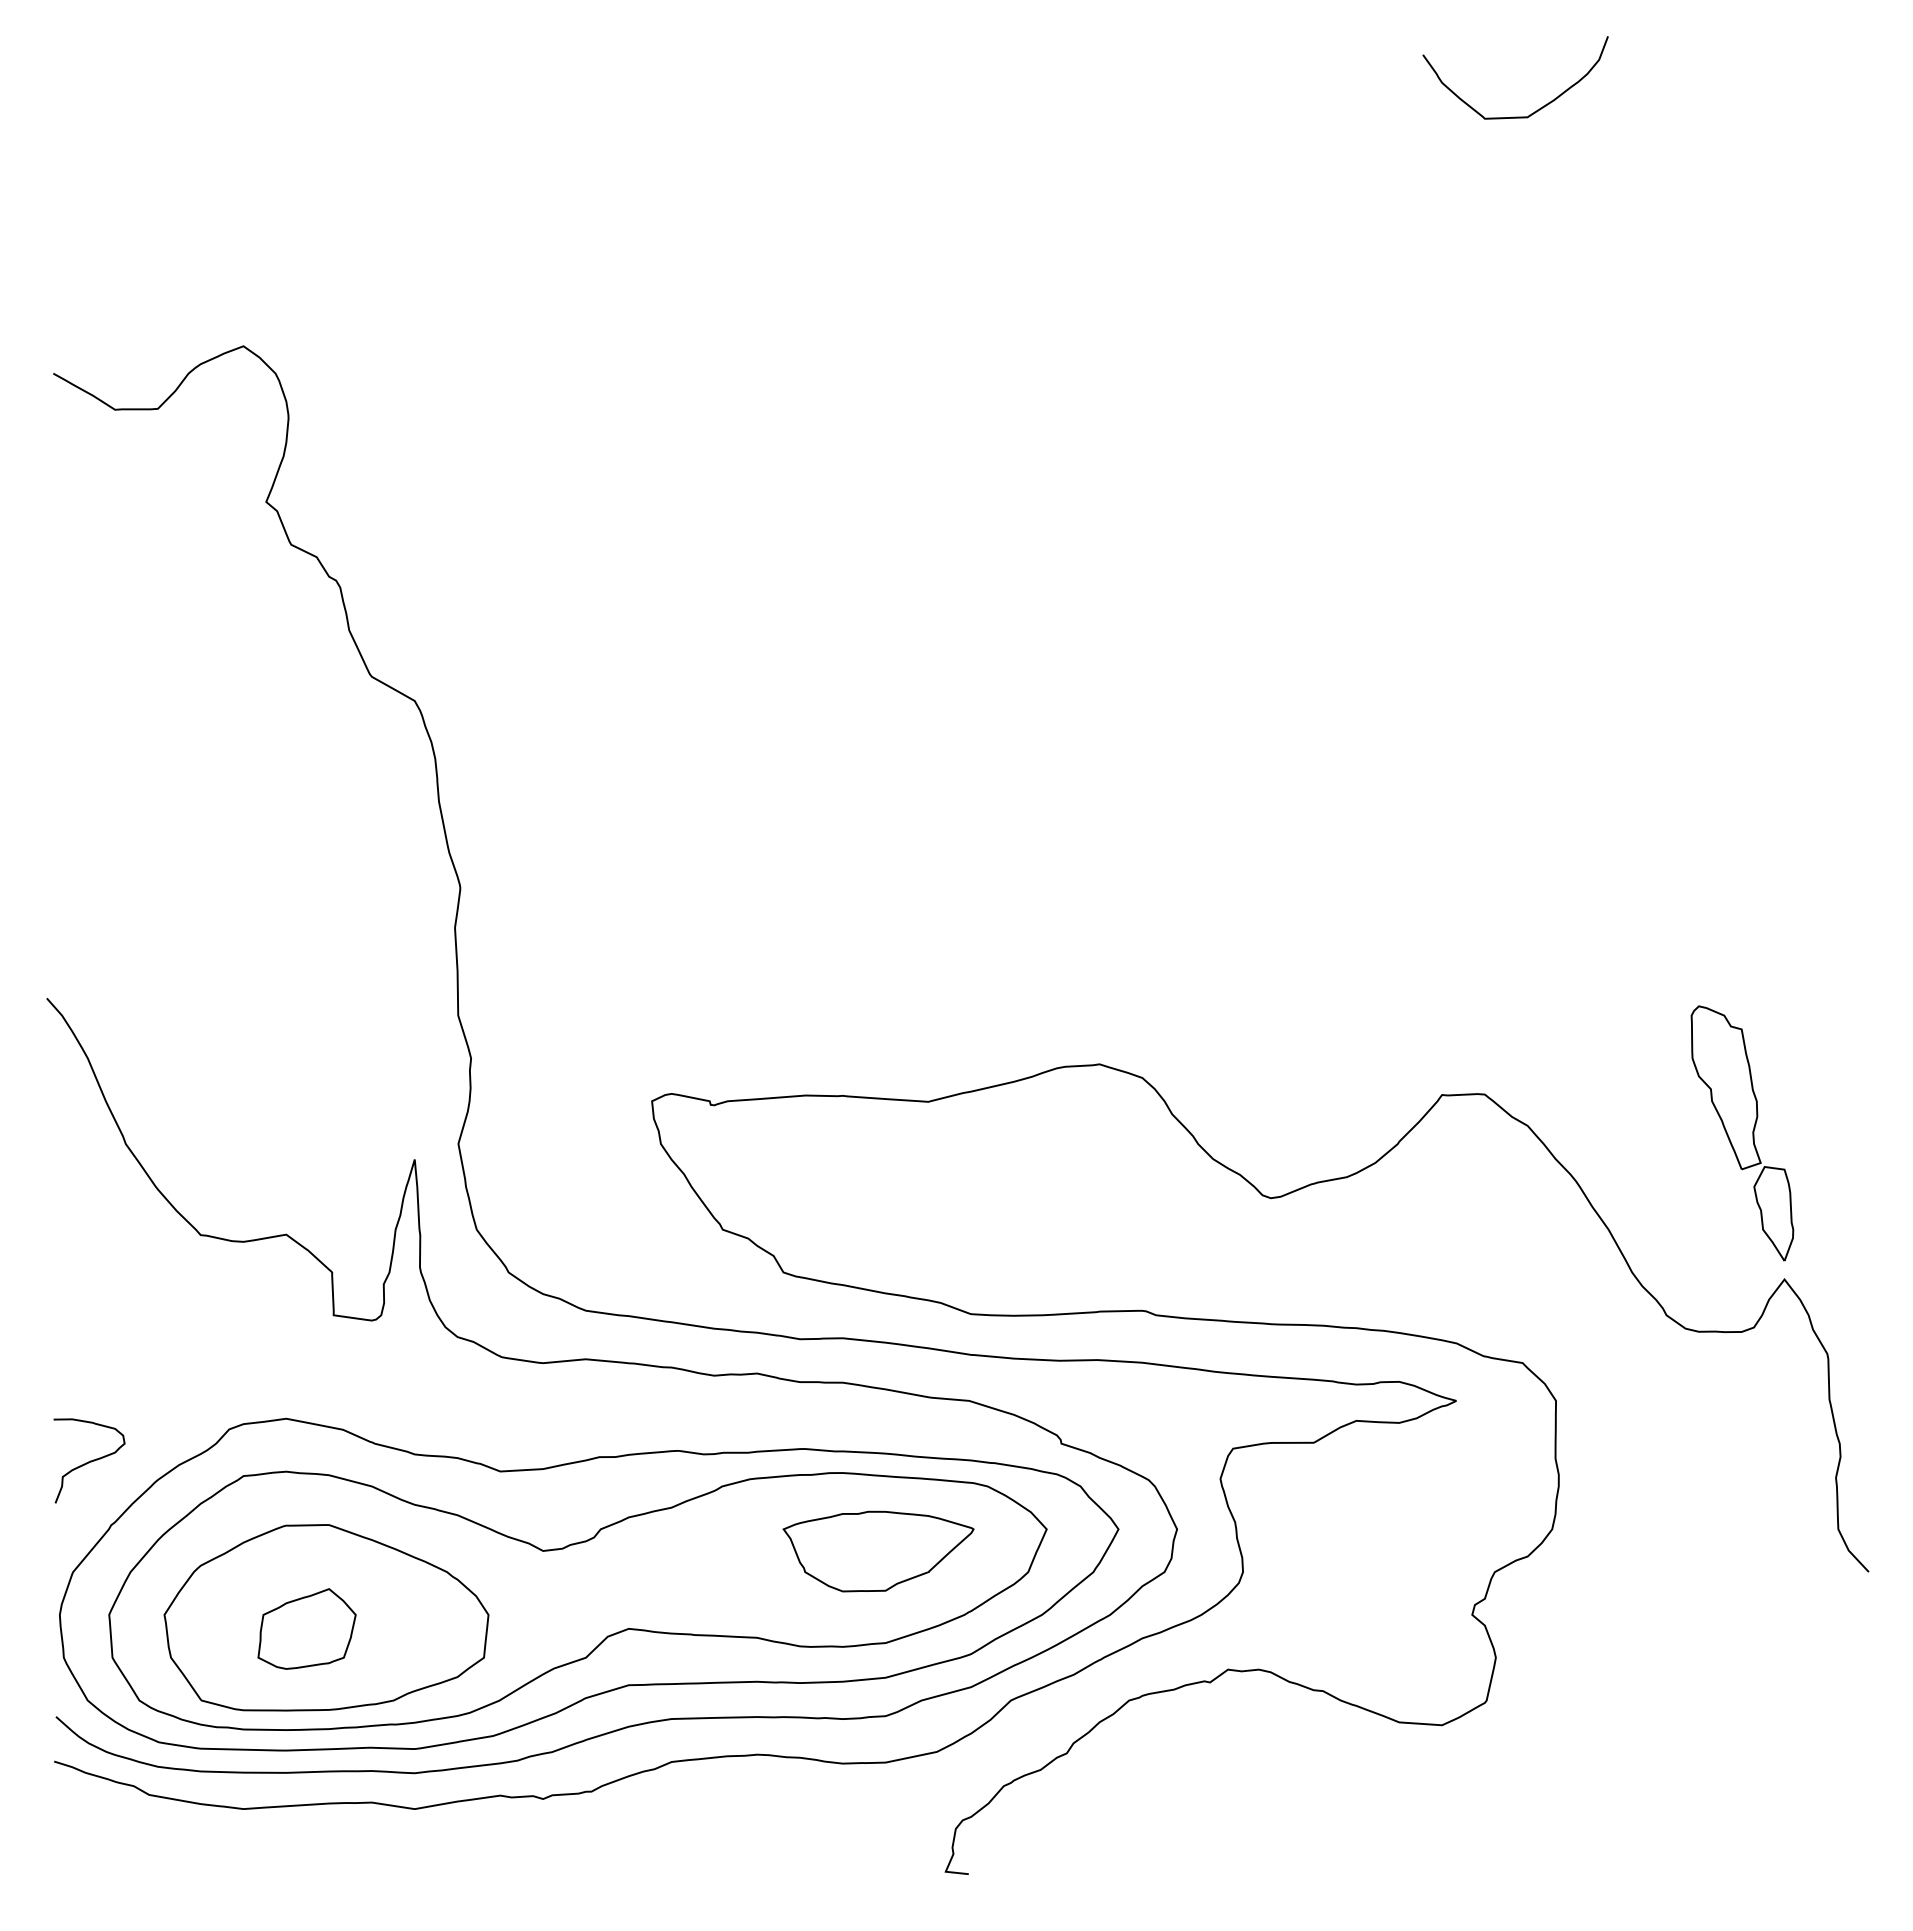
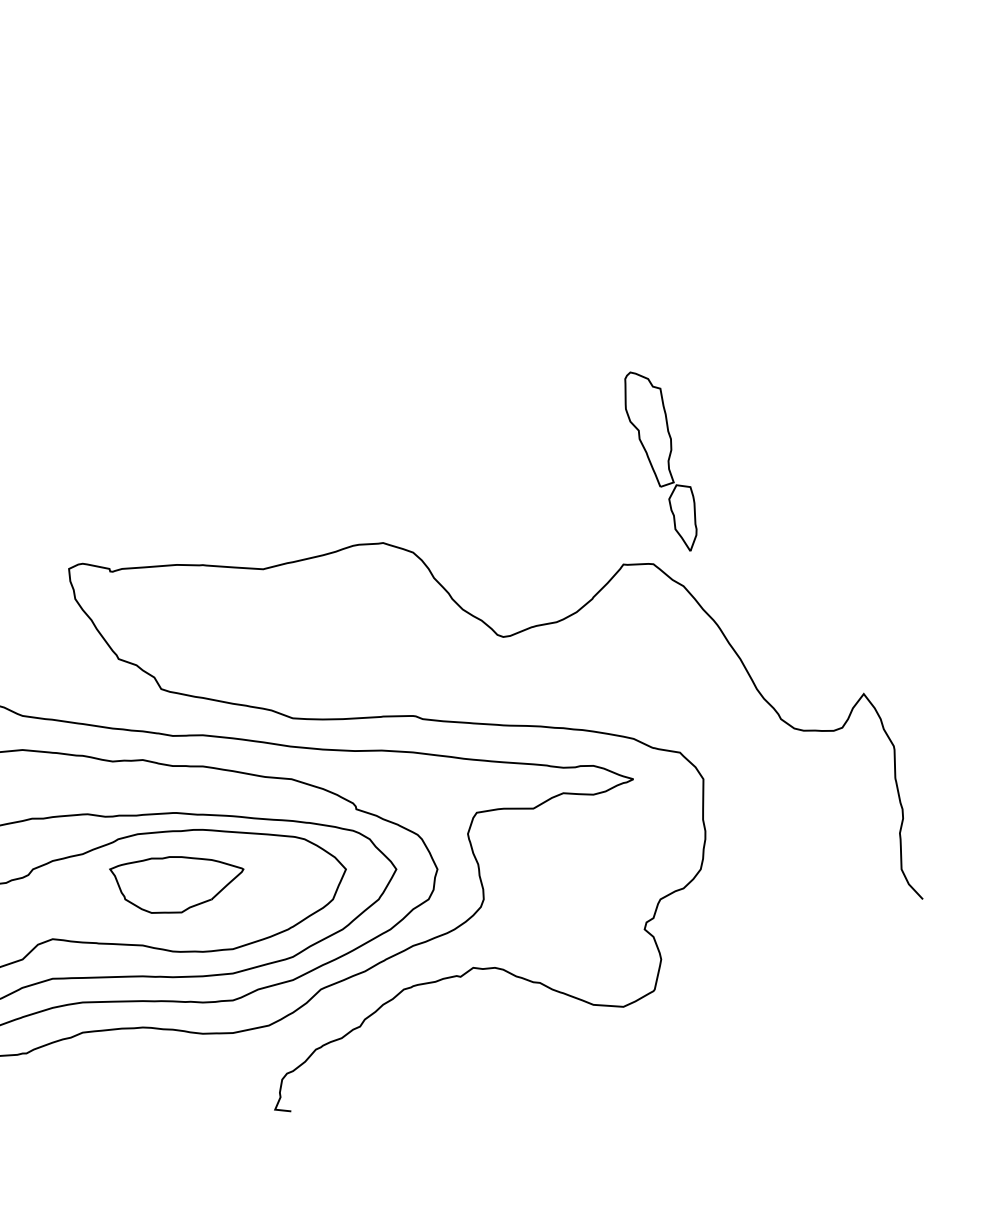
part: (1742, 1133) -> (660, 461), moved
part: (878, 1551) -> (176, 884), moved

